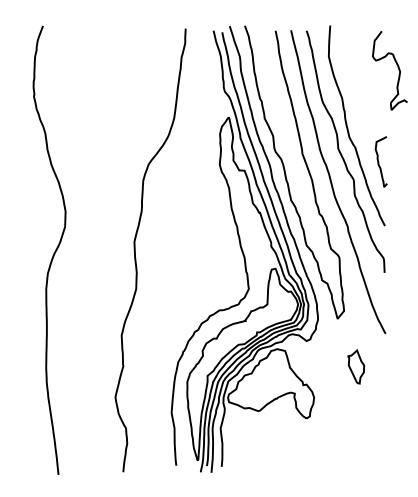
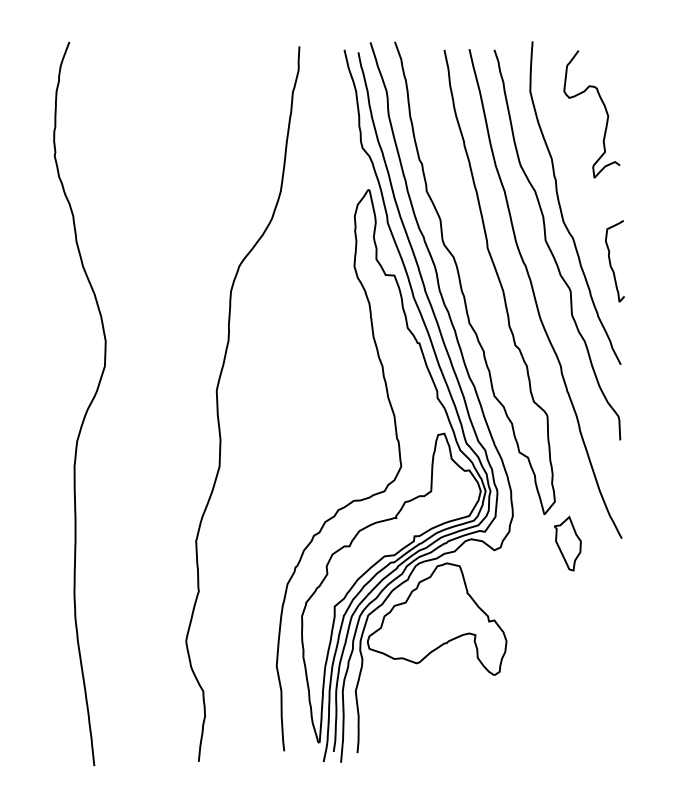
curve: (397, 67) -> (603, 109), moved
part: (356, 366) -> (568, 542), moved

